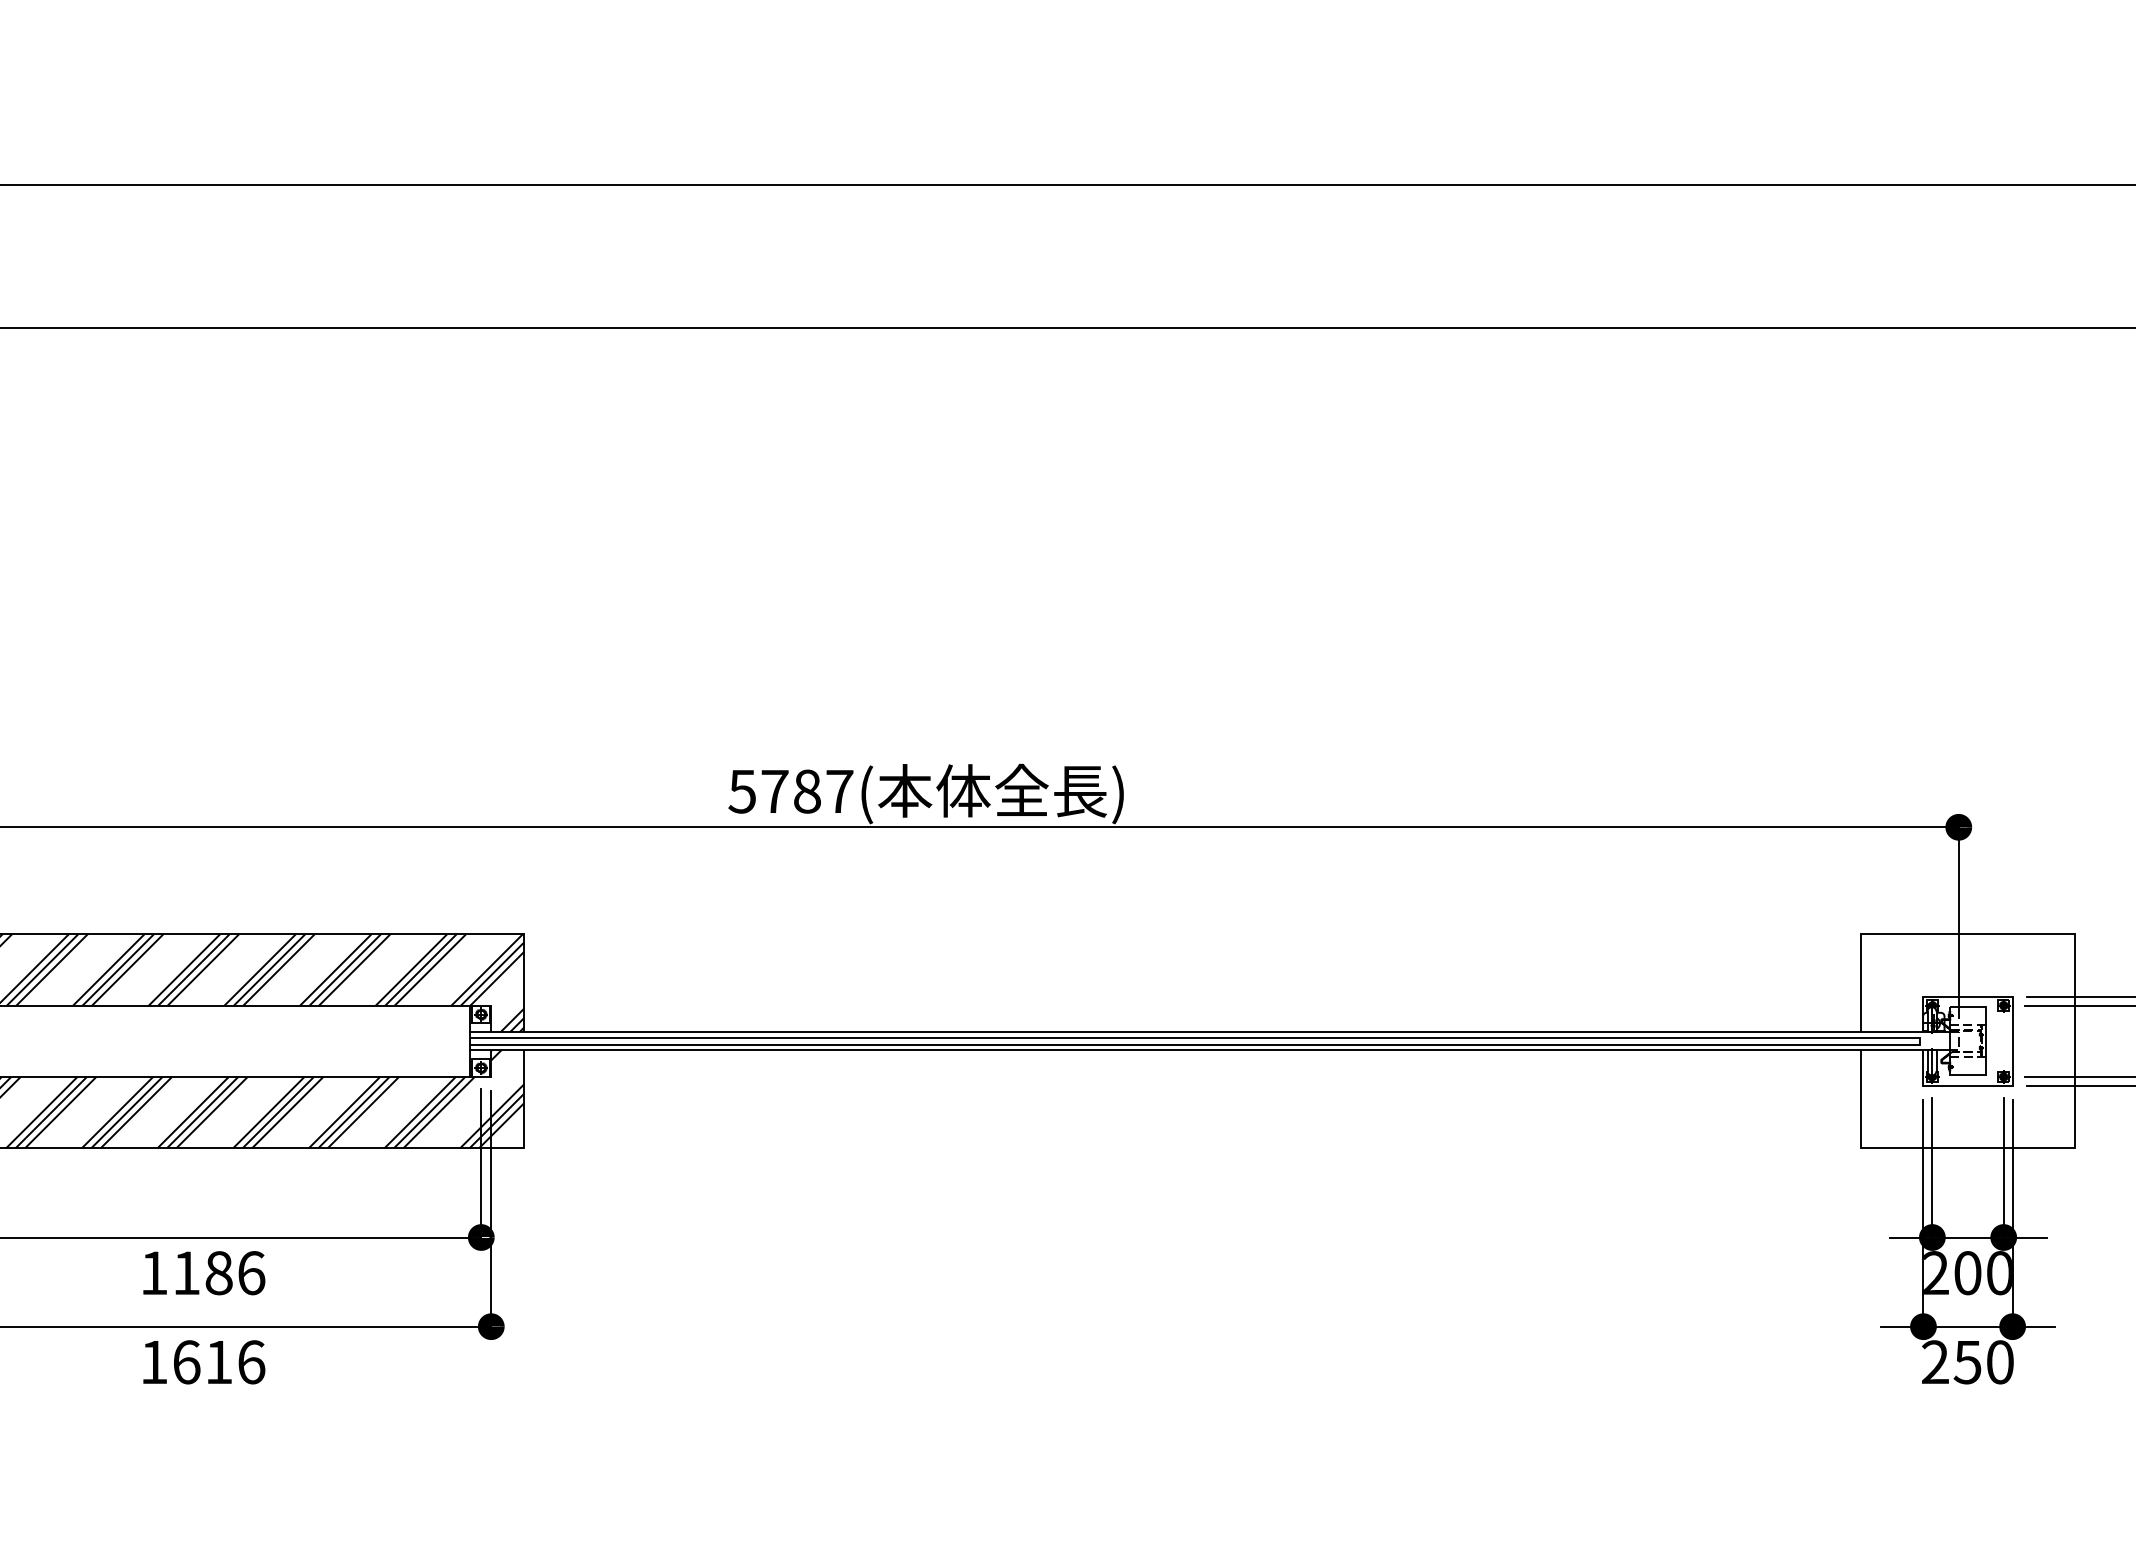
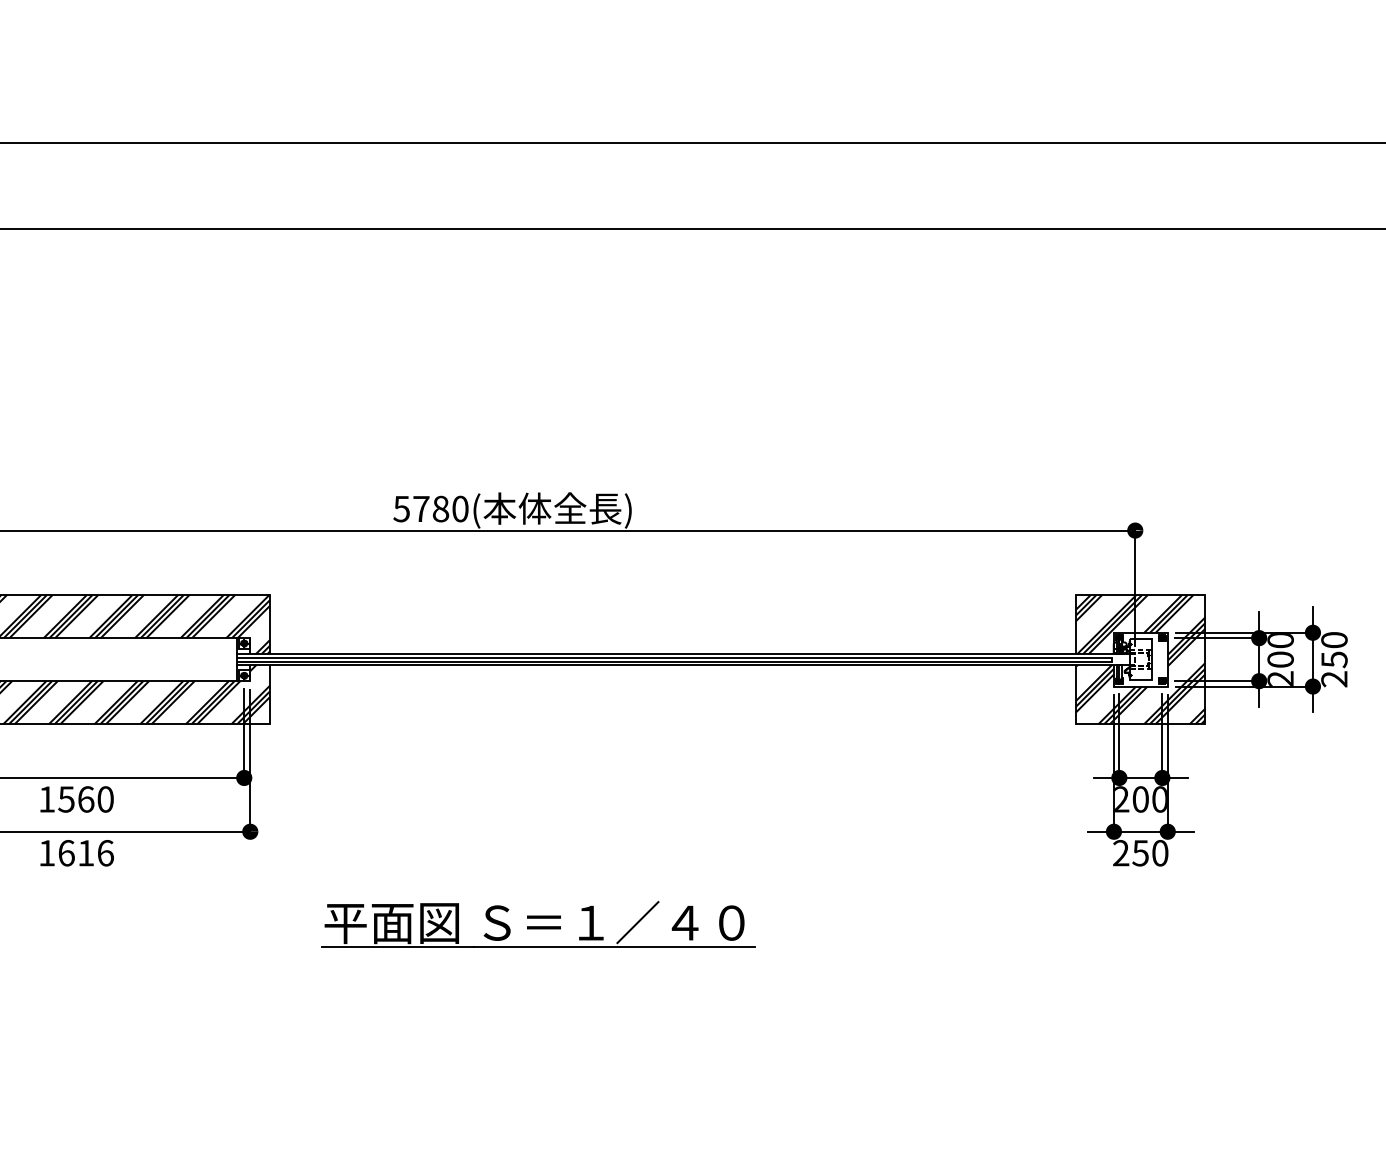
text: (839, 790) -> (460, 508), 5787( -> 5780(
hatch: (1967, 1041) -> (1140, 659), added
text: (218, 1273) -> (85, 799), 1186 -> 1560
part: (969, 1480) -> (538, 924), added

